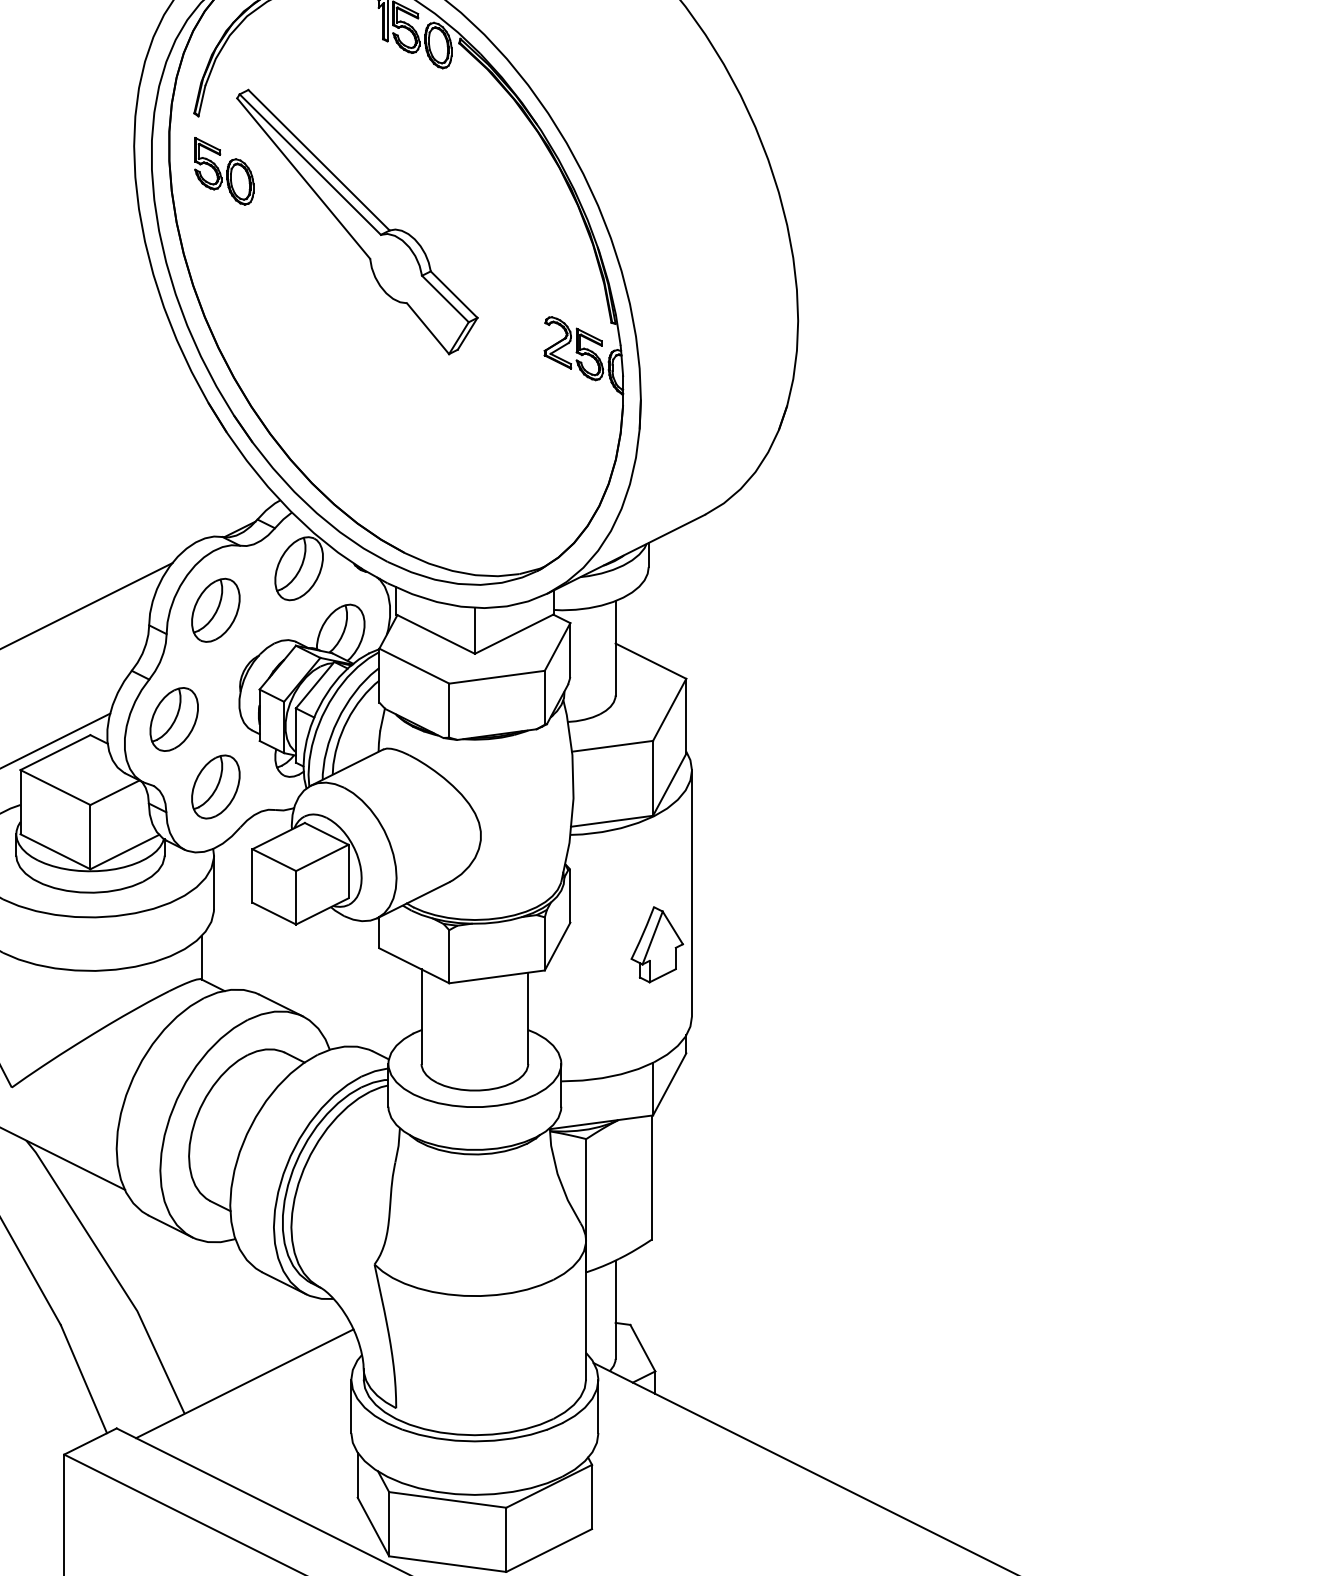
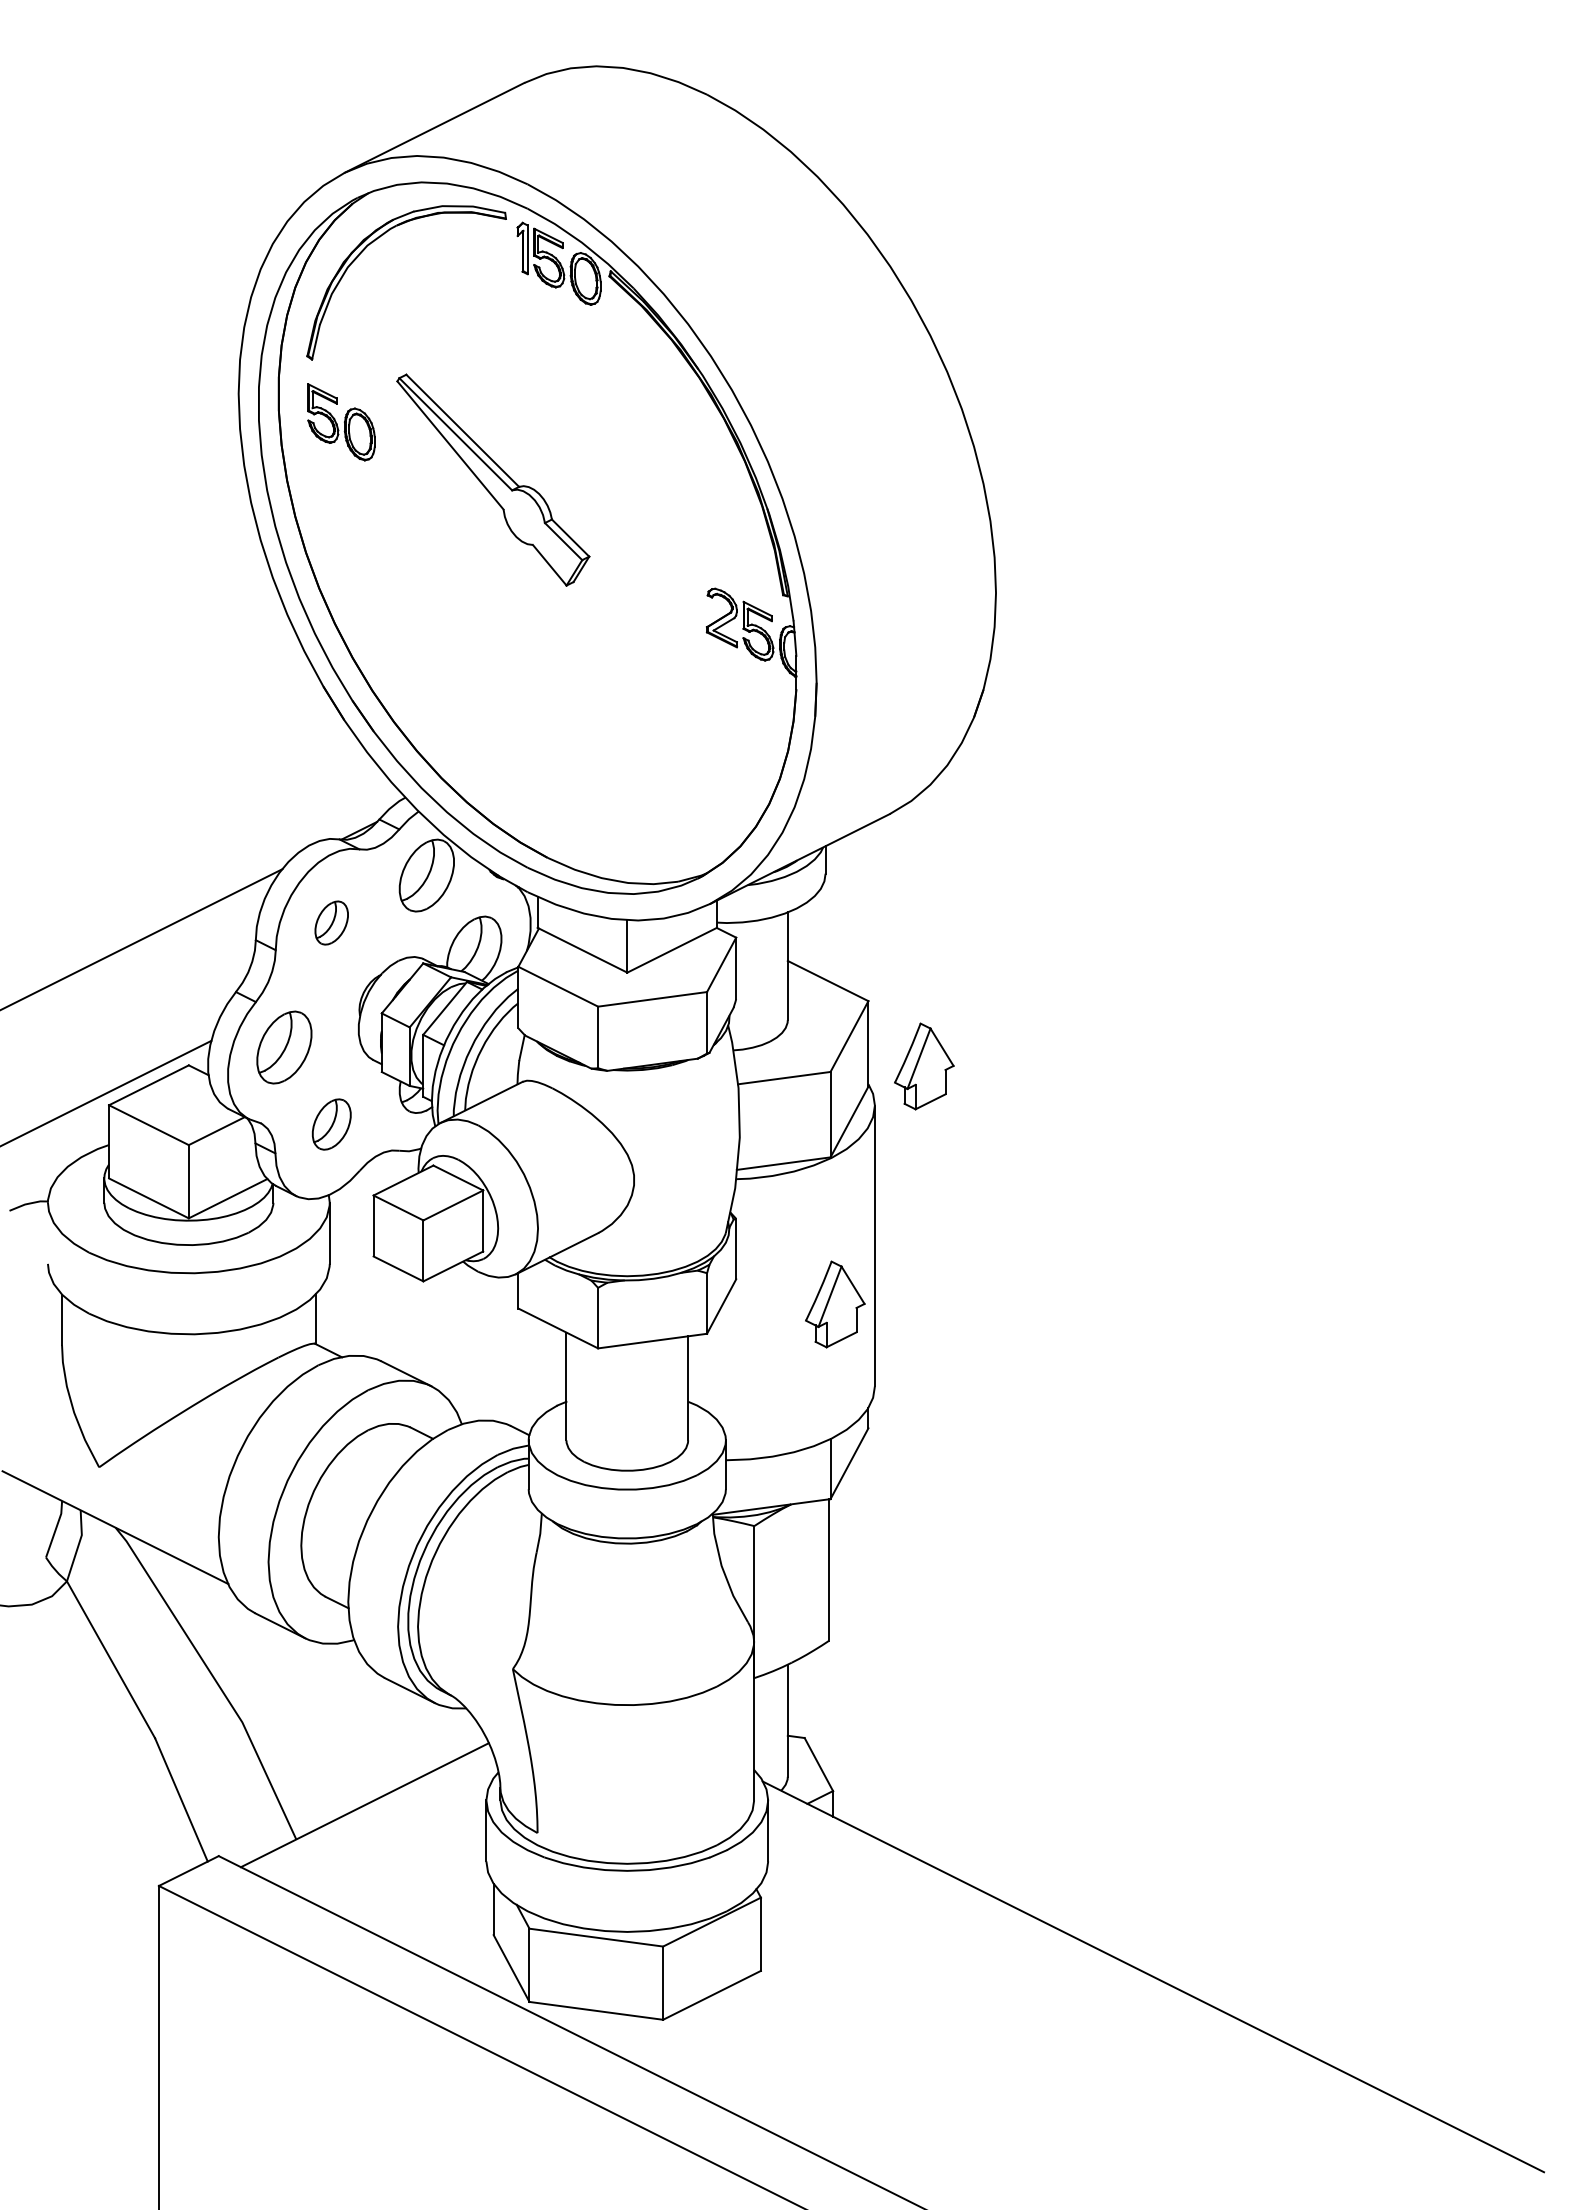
part: (357, 221) -> (493, 479), size x0.7
part: (215, 609) -> (331, 922), size x0.6
part: (735, 736) -> (924, 1066), added
part: (215, 786) -> (331, 1124), size x0.7

